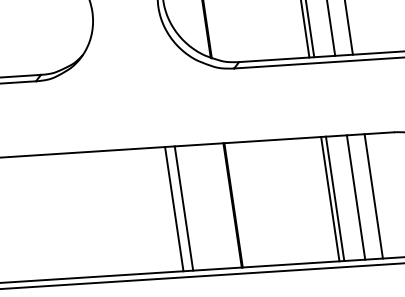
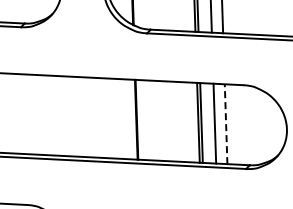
line: (374, 196) -> (226, 124), solid -> dashed
line: (173, 208) -> (98, 117), removed
line: (184, 208) -> (105, 118), removed

